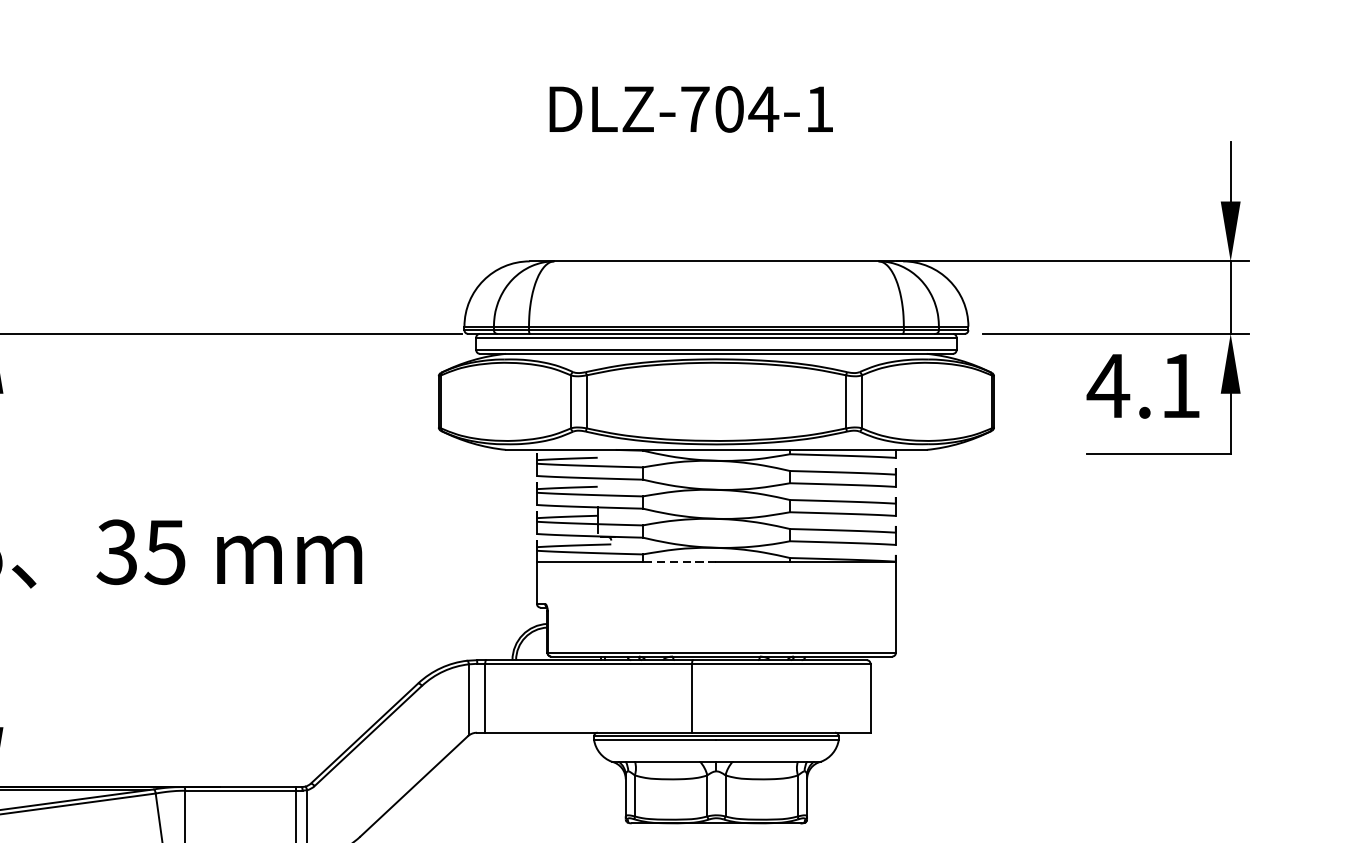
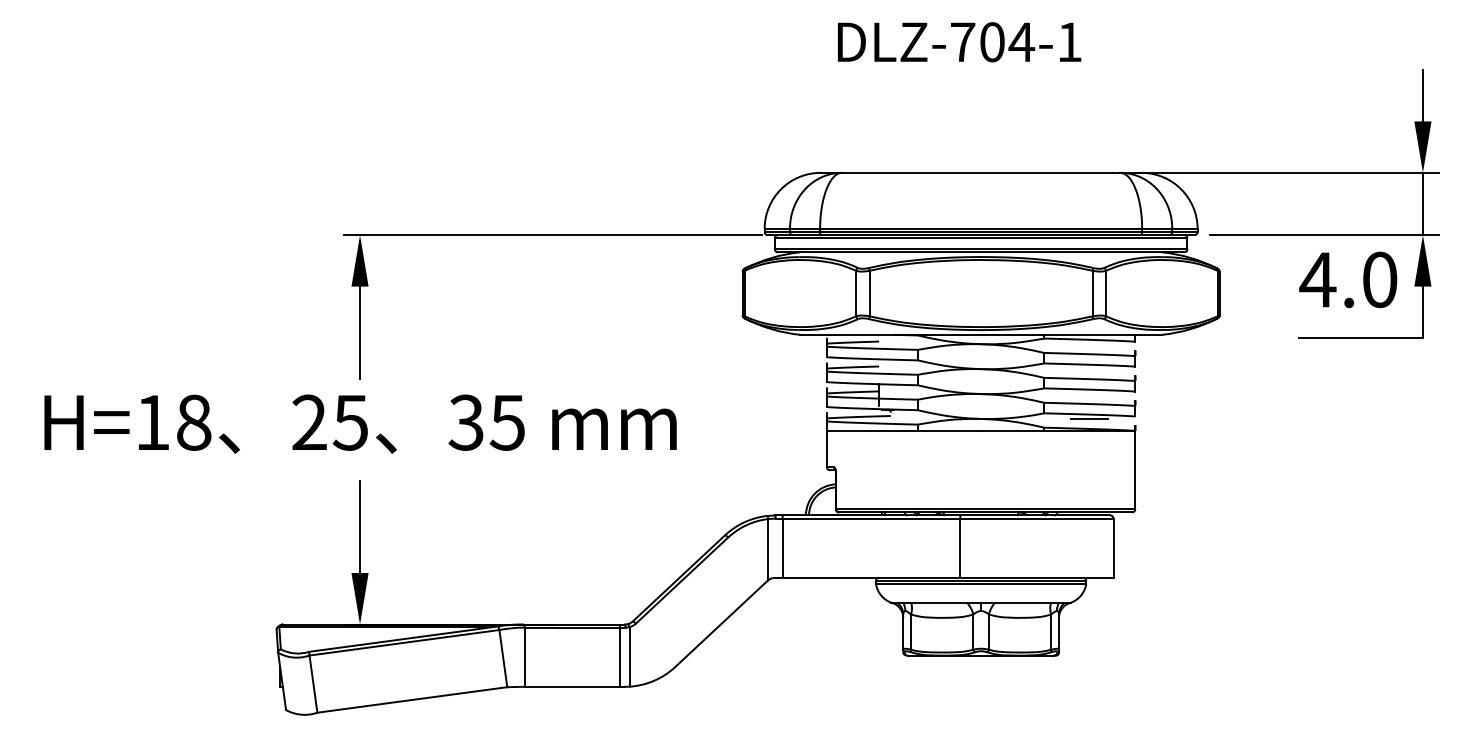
text: (1181, 385) -> (1380, 279), 4.1 -> 4.0
line: (842, 547) -> (1089, 418), added
line: (679, 562) -> (949, 431), dashed -> solid

